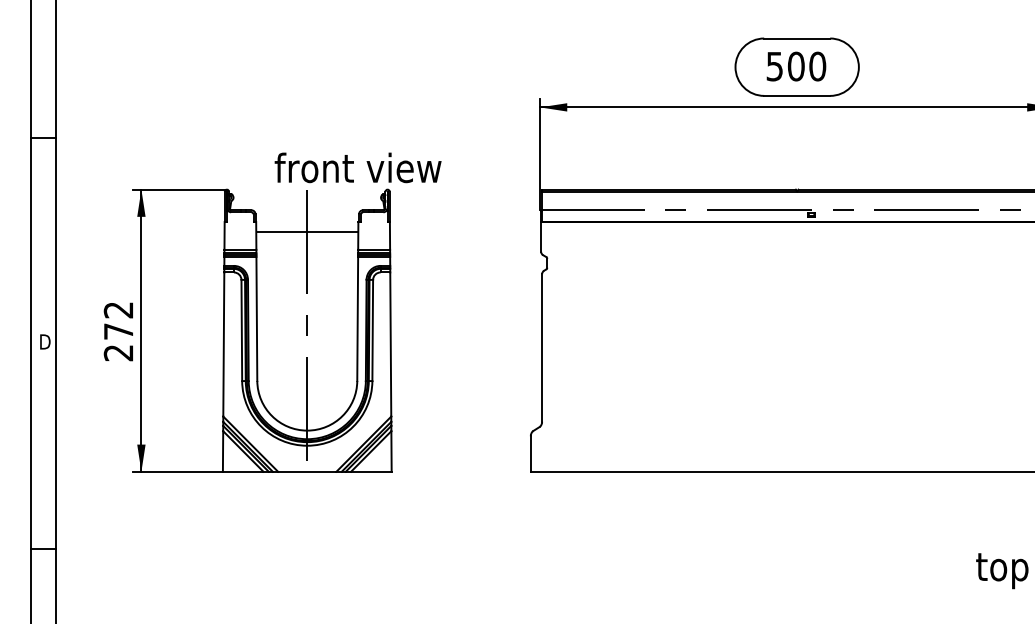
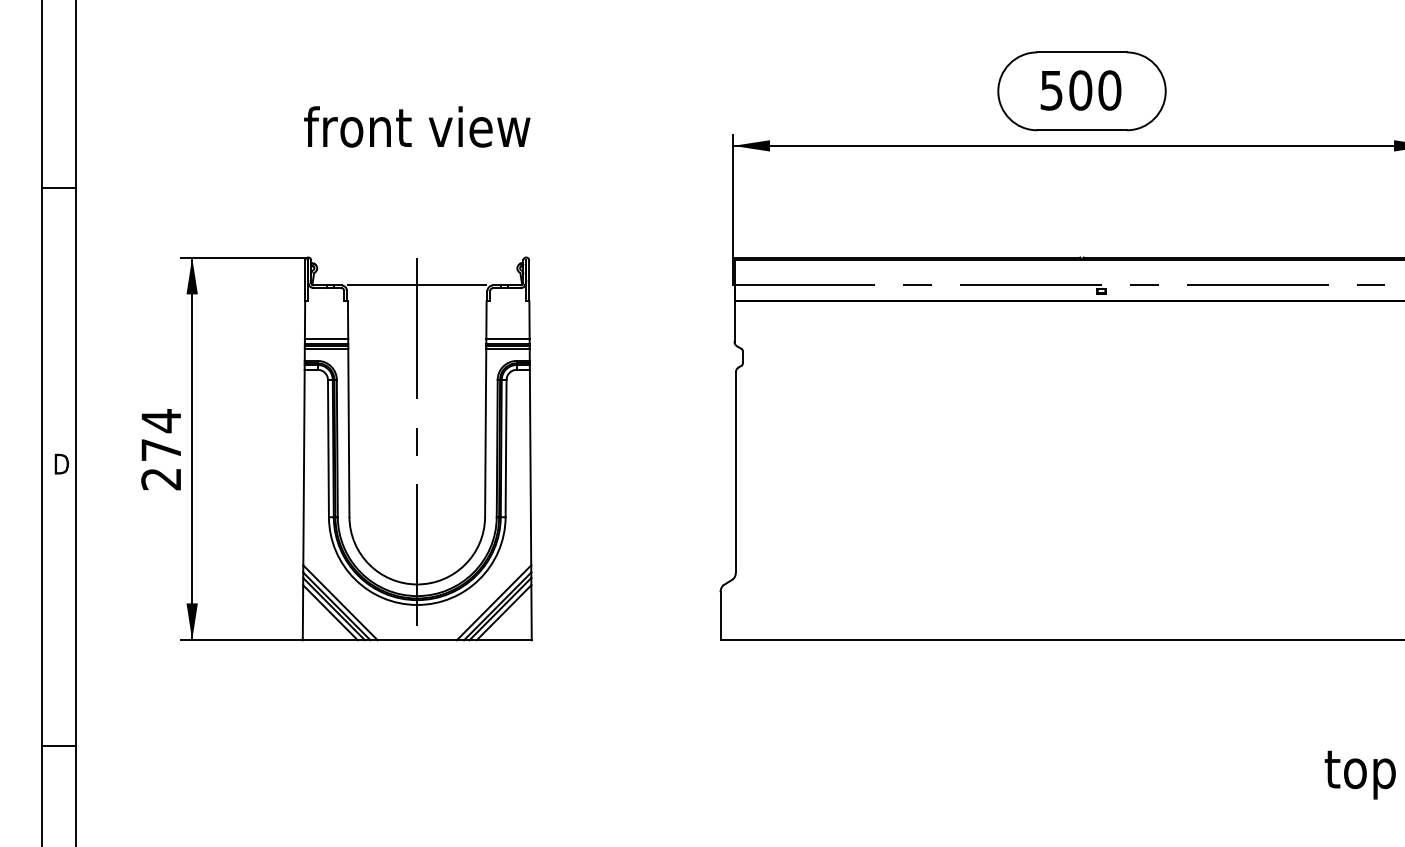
text: (358, 167) -> (417, 126), moved
line: (307, 232) -> (417, 285), moved
text: (118, 310) -> (160, 421), 272 -> 274

